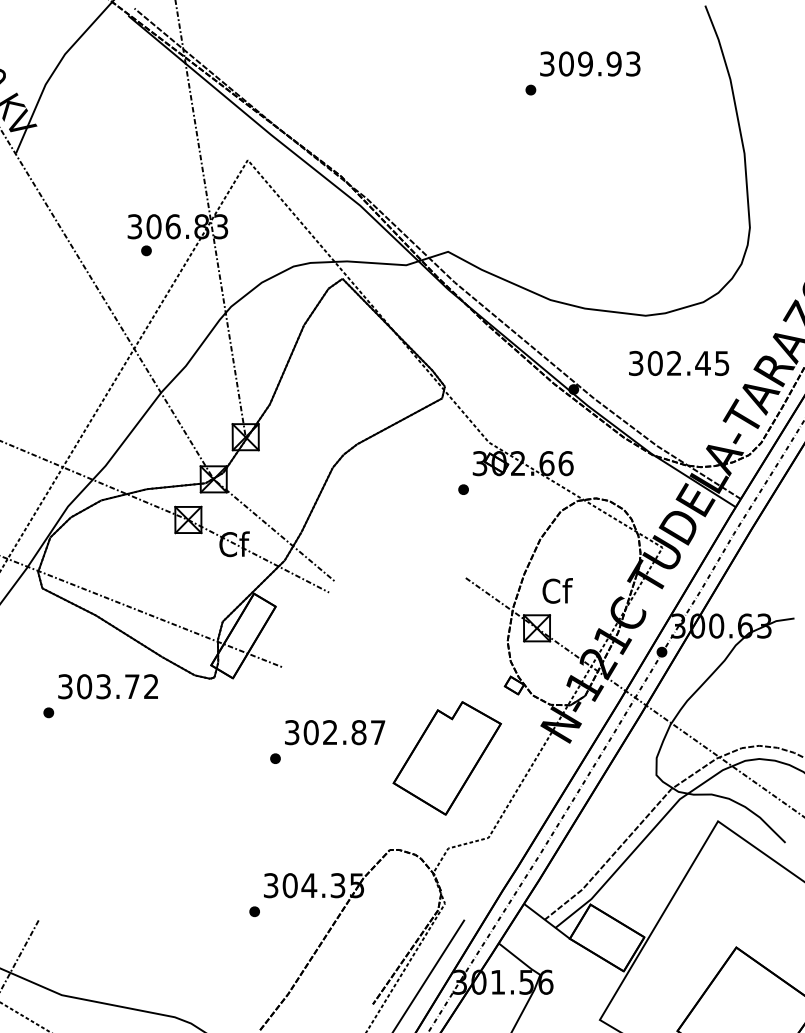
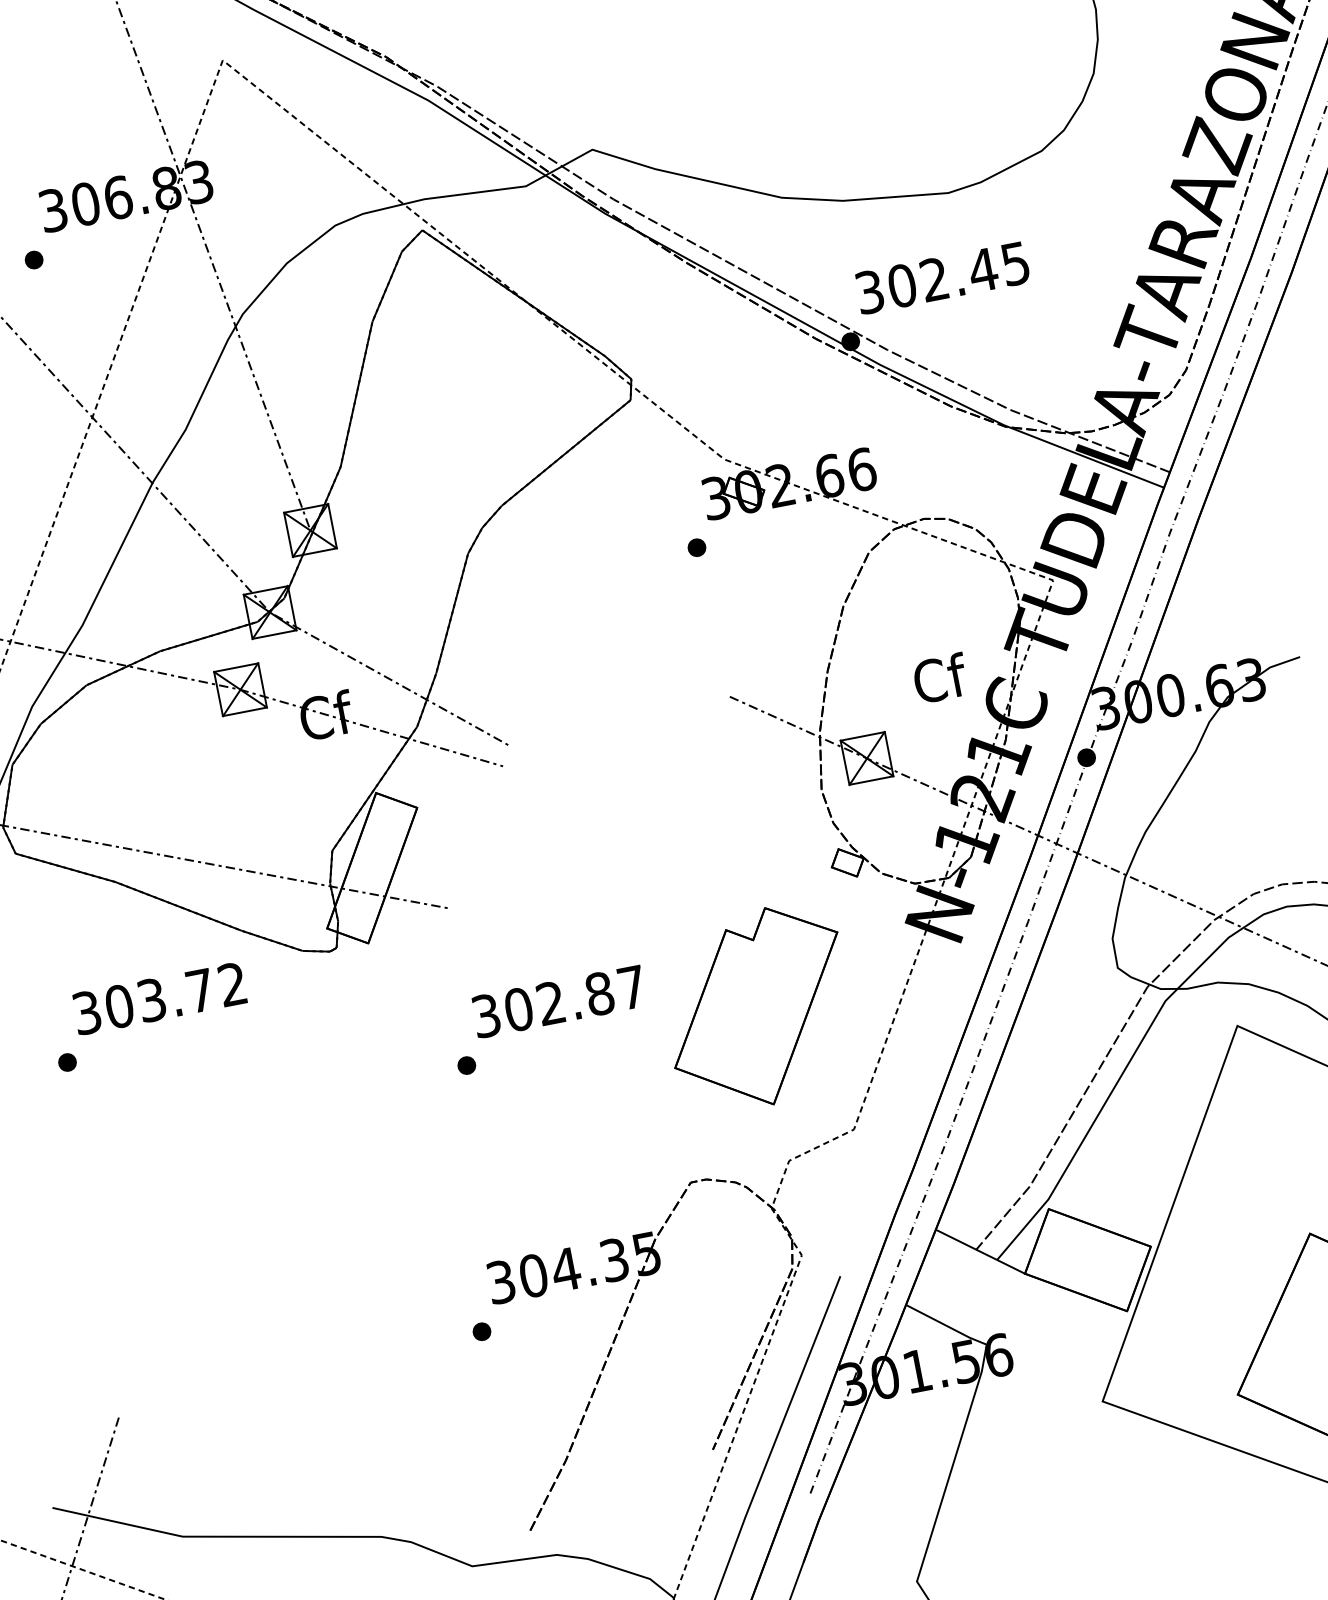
part: (146, 250) -> (34, 259), moved
text: (679, 362) -> (942, 276), moved
text: (557, 590) -> (940, 677), moved

